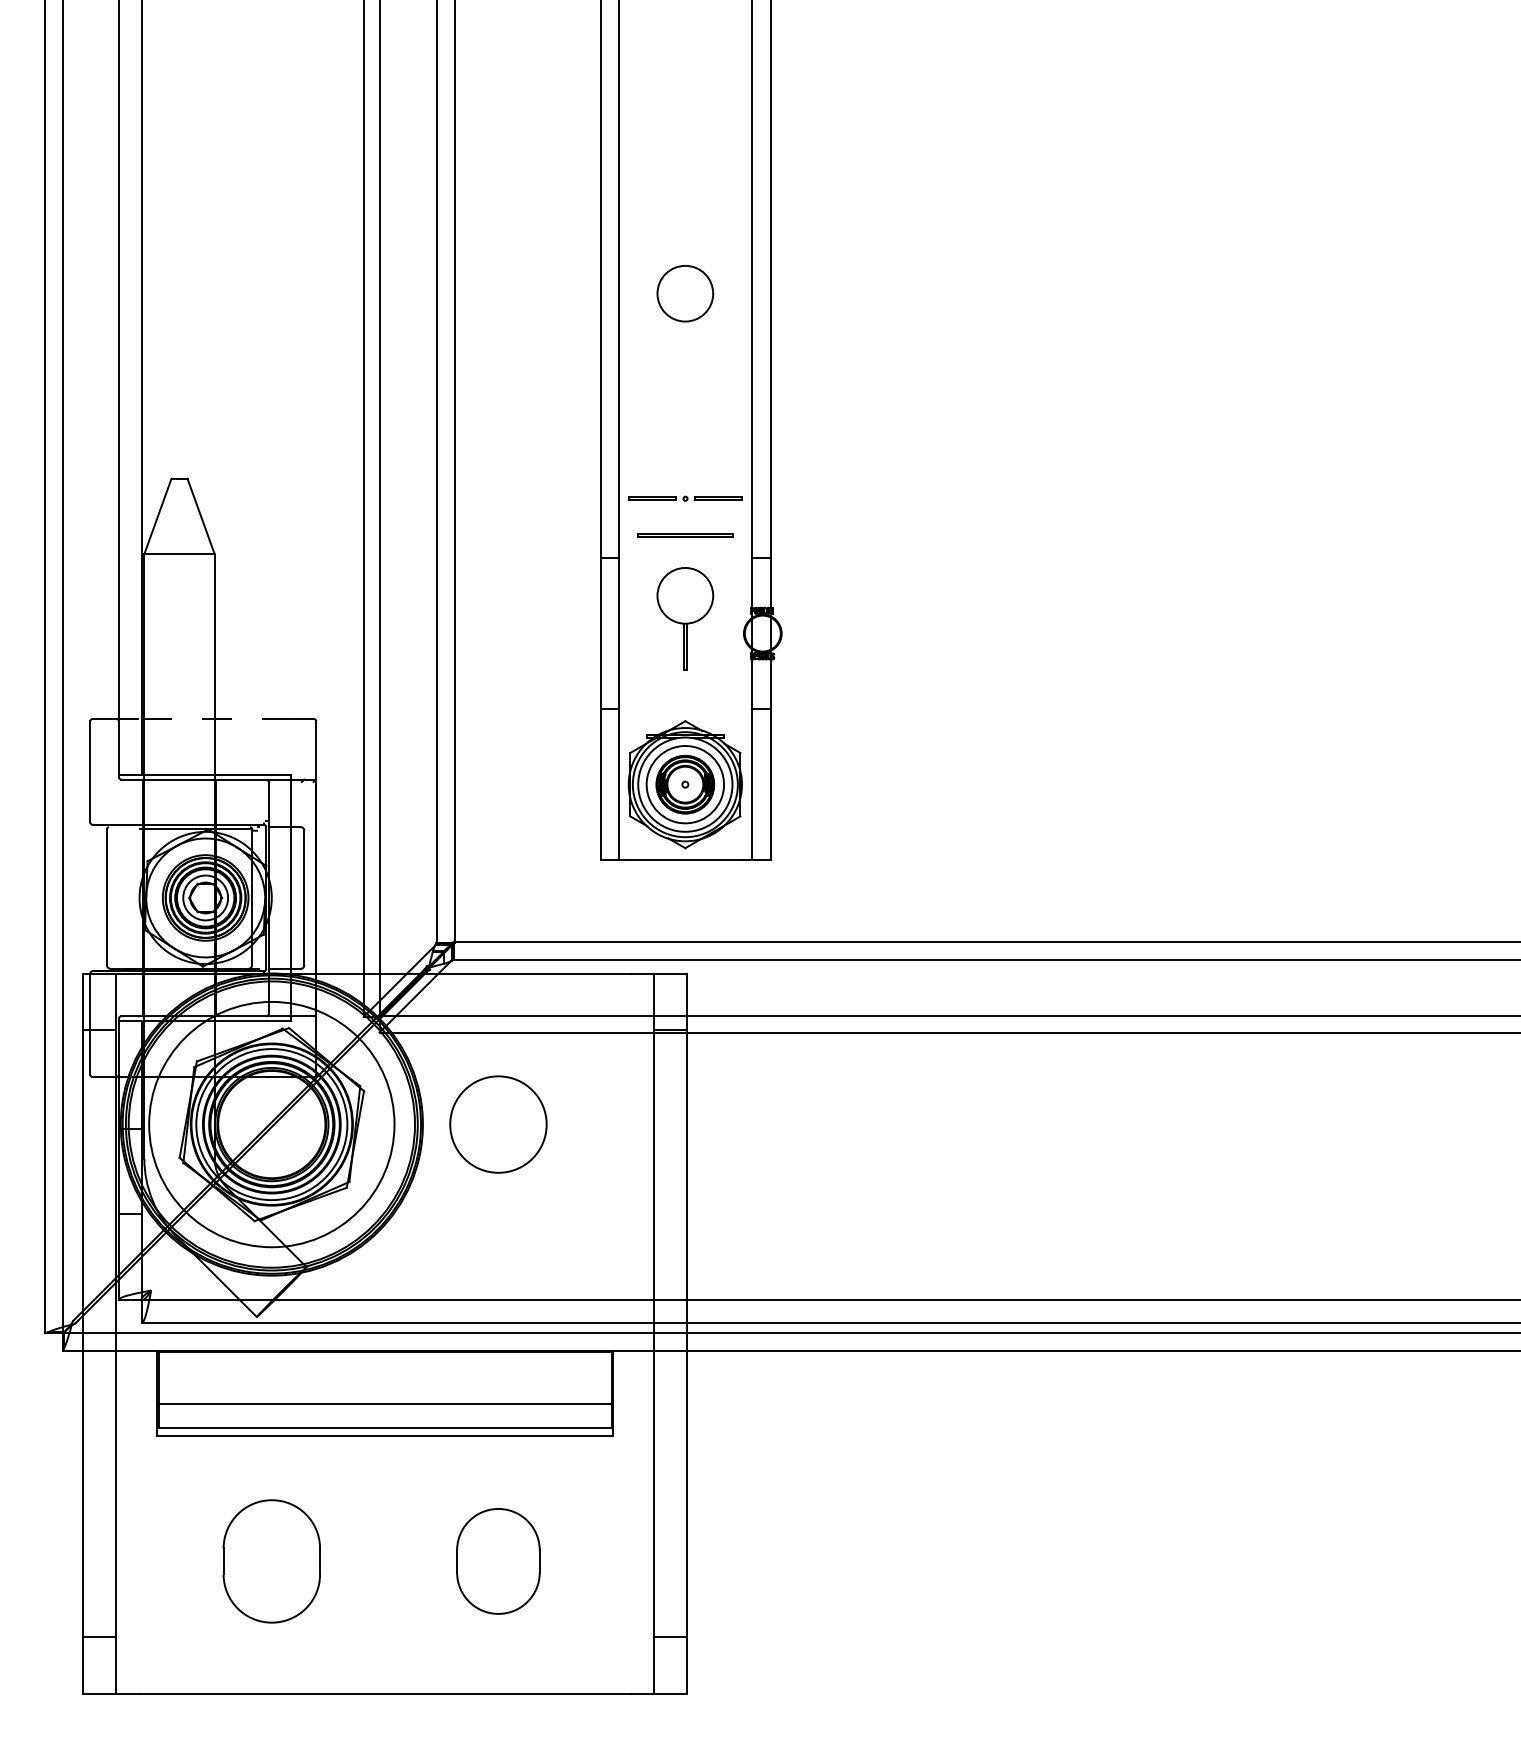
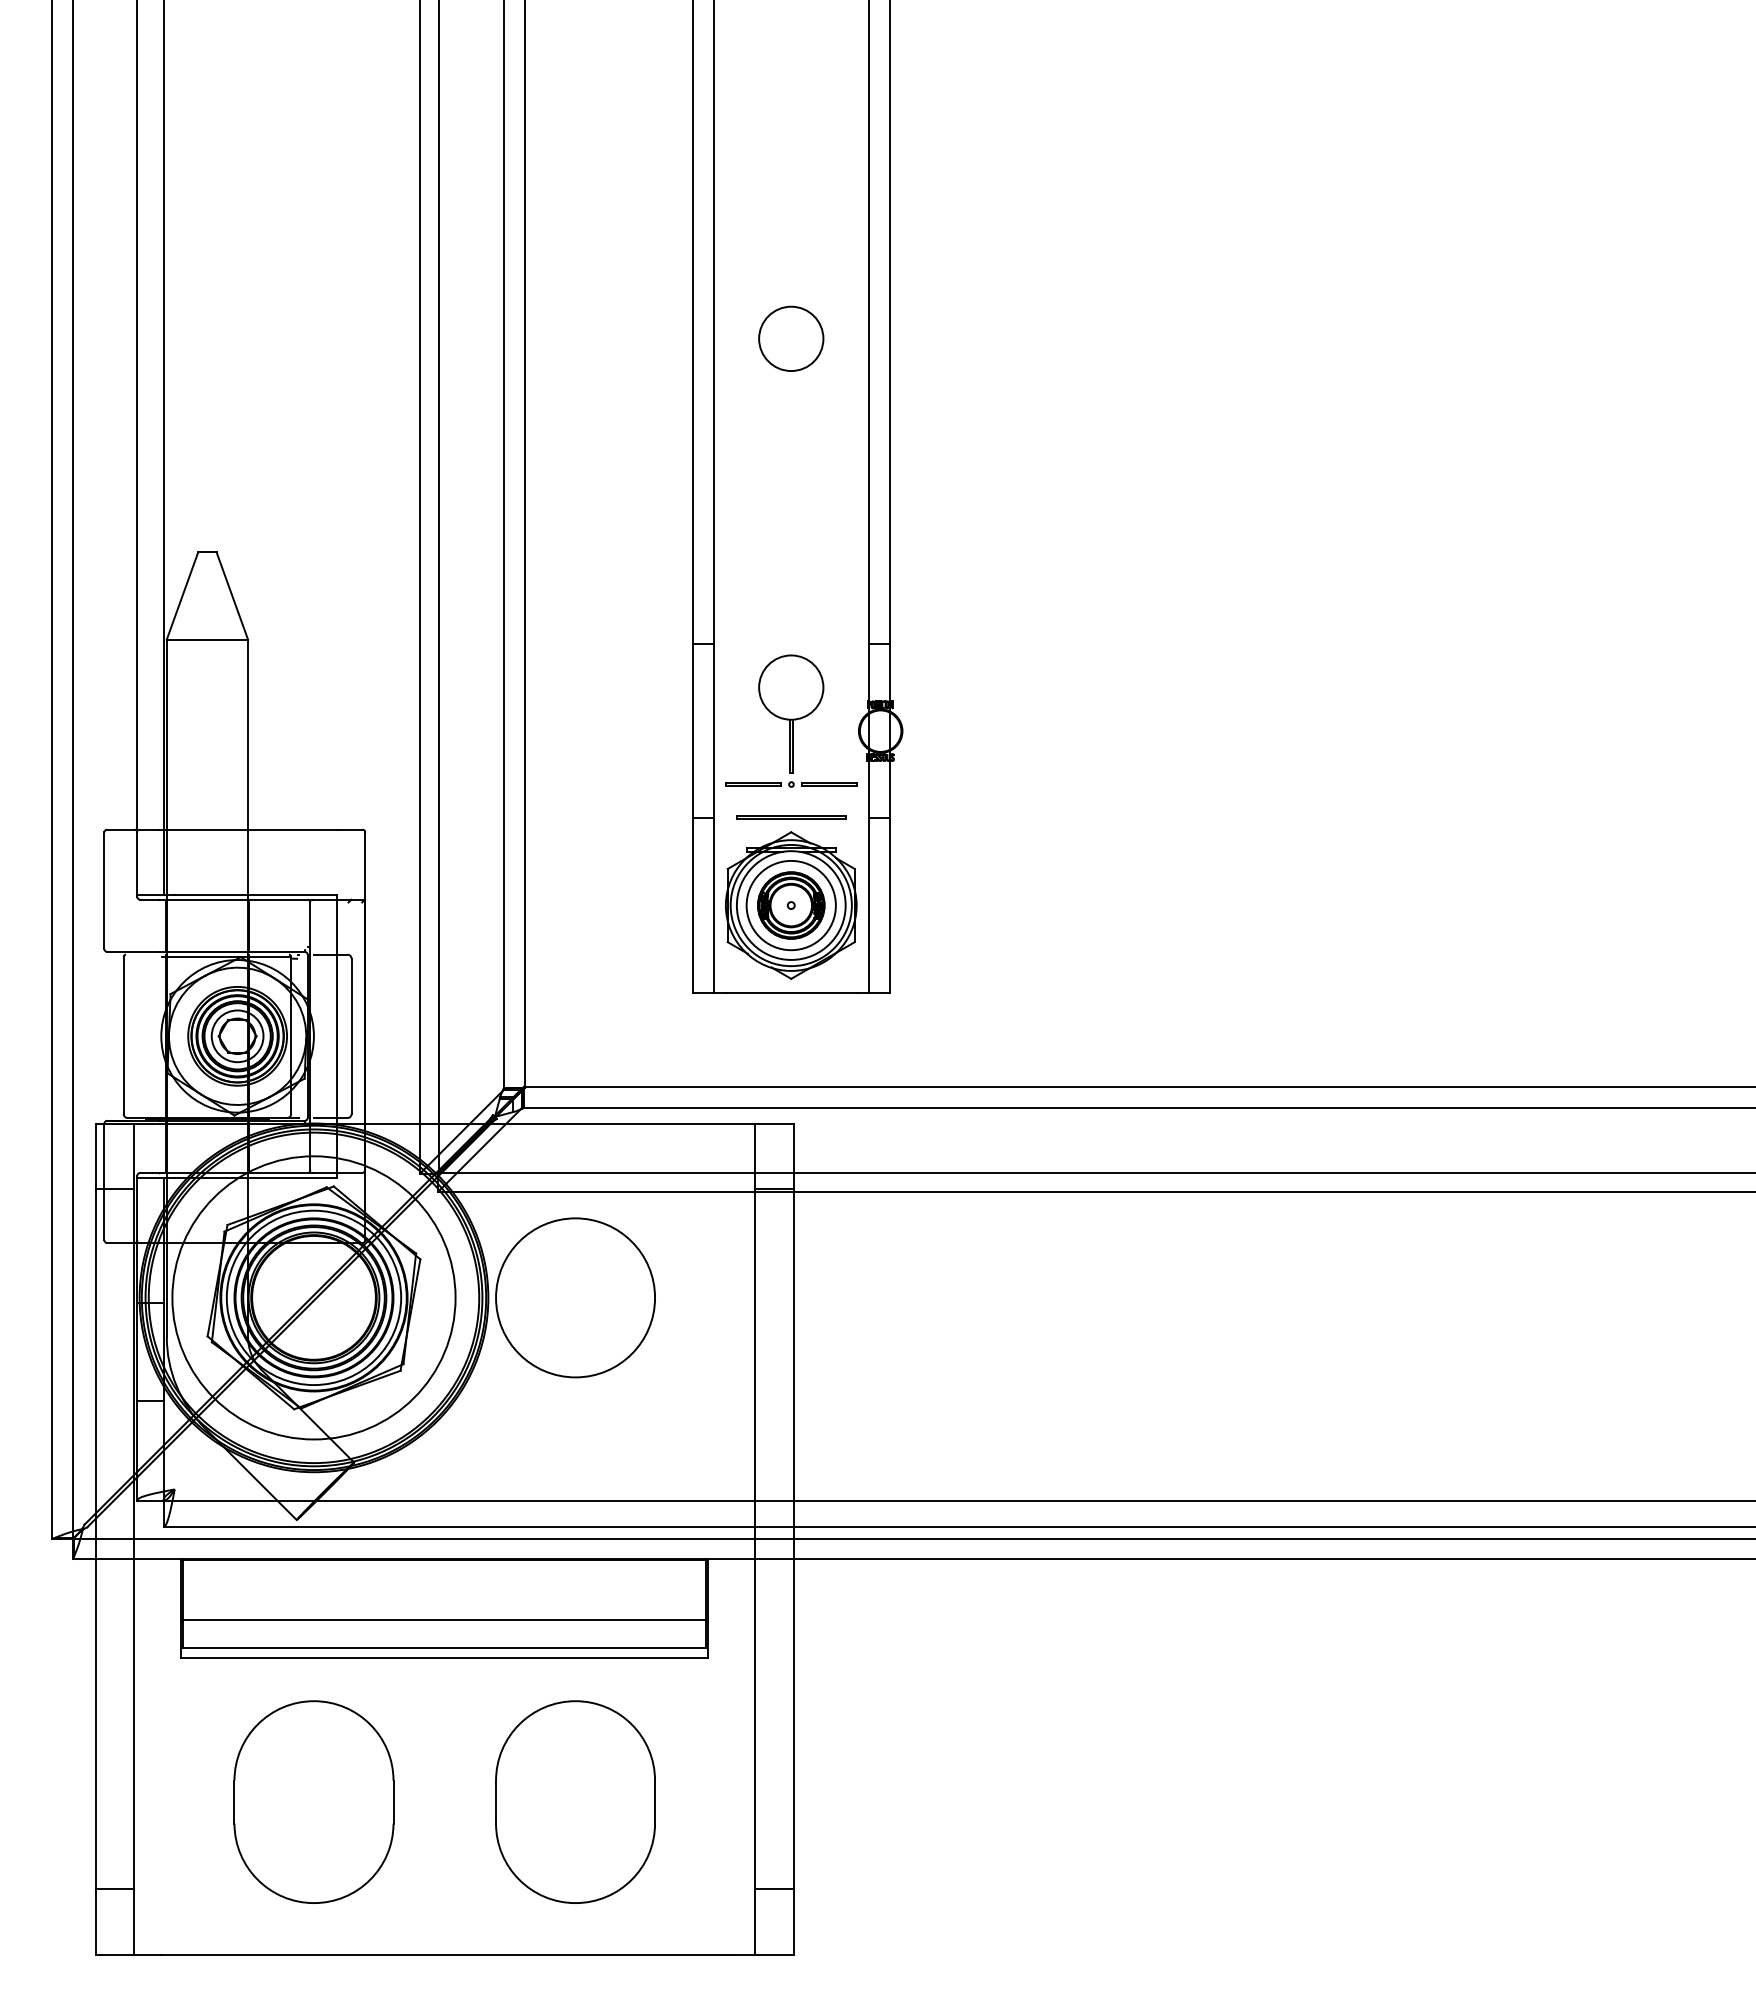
part: (685, 498) -> (791, 784), moved
line: (685, 535) -> (791, 816), moved
line: (215, 718) -> (248, 829), dashed -> solid
circle: (498, 1124) -> (575, 1297), size x1.43
part: (271, 1560) -> (313, 1801), size x1.43
part: (498, 1560) -> (575, 1801), size x1.67

